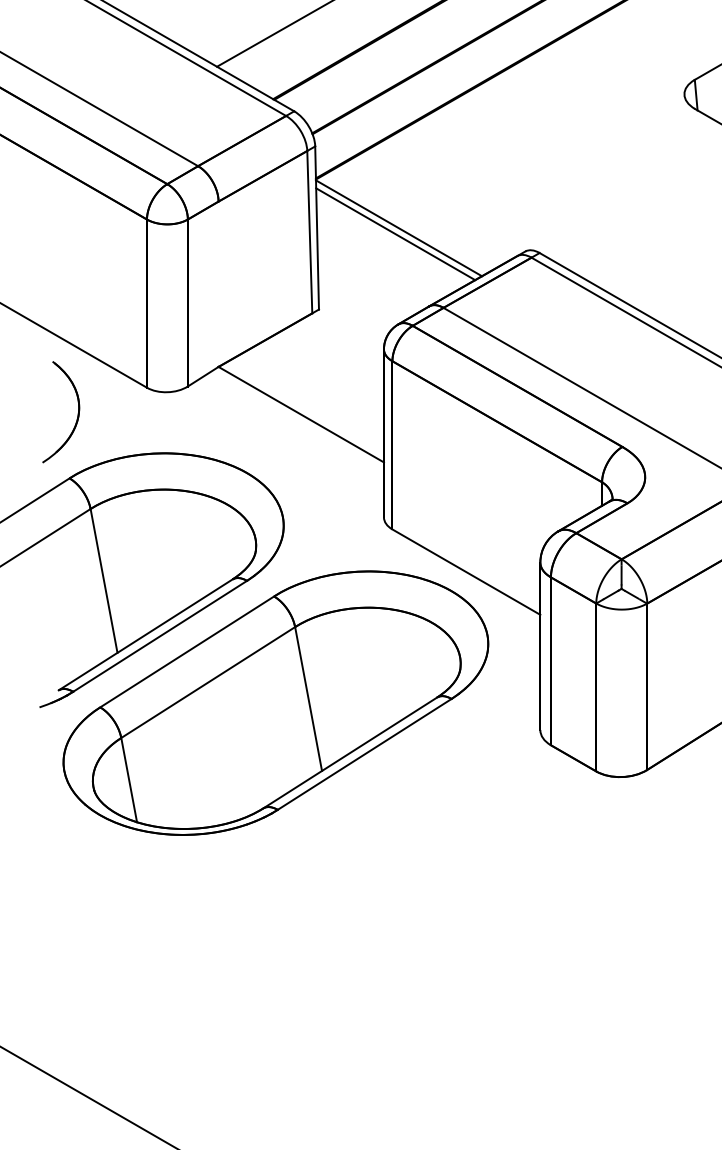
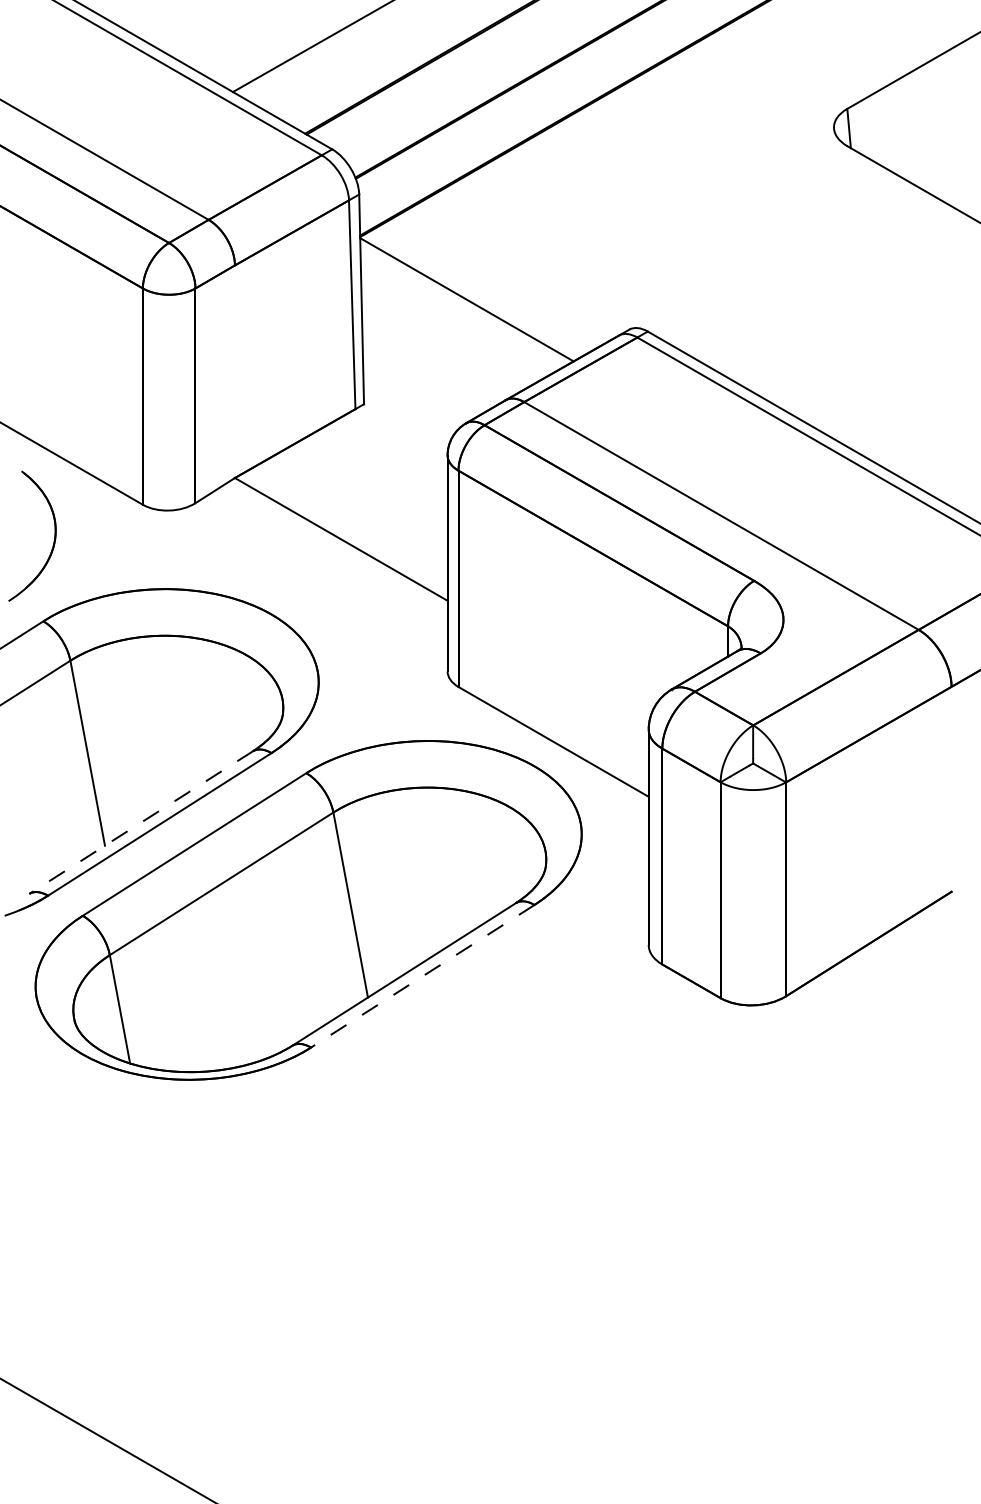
line: (395, 234) -> (462, 307), removed
line: (145, 634) -> (141, 822), solid -> dashed
line: (364, 754) -> (422, 976), solid -> dashed

